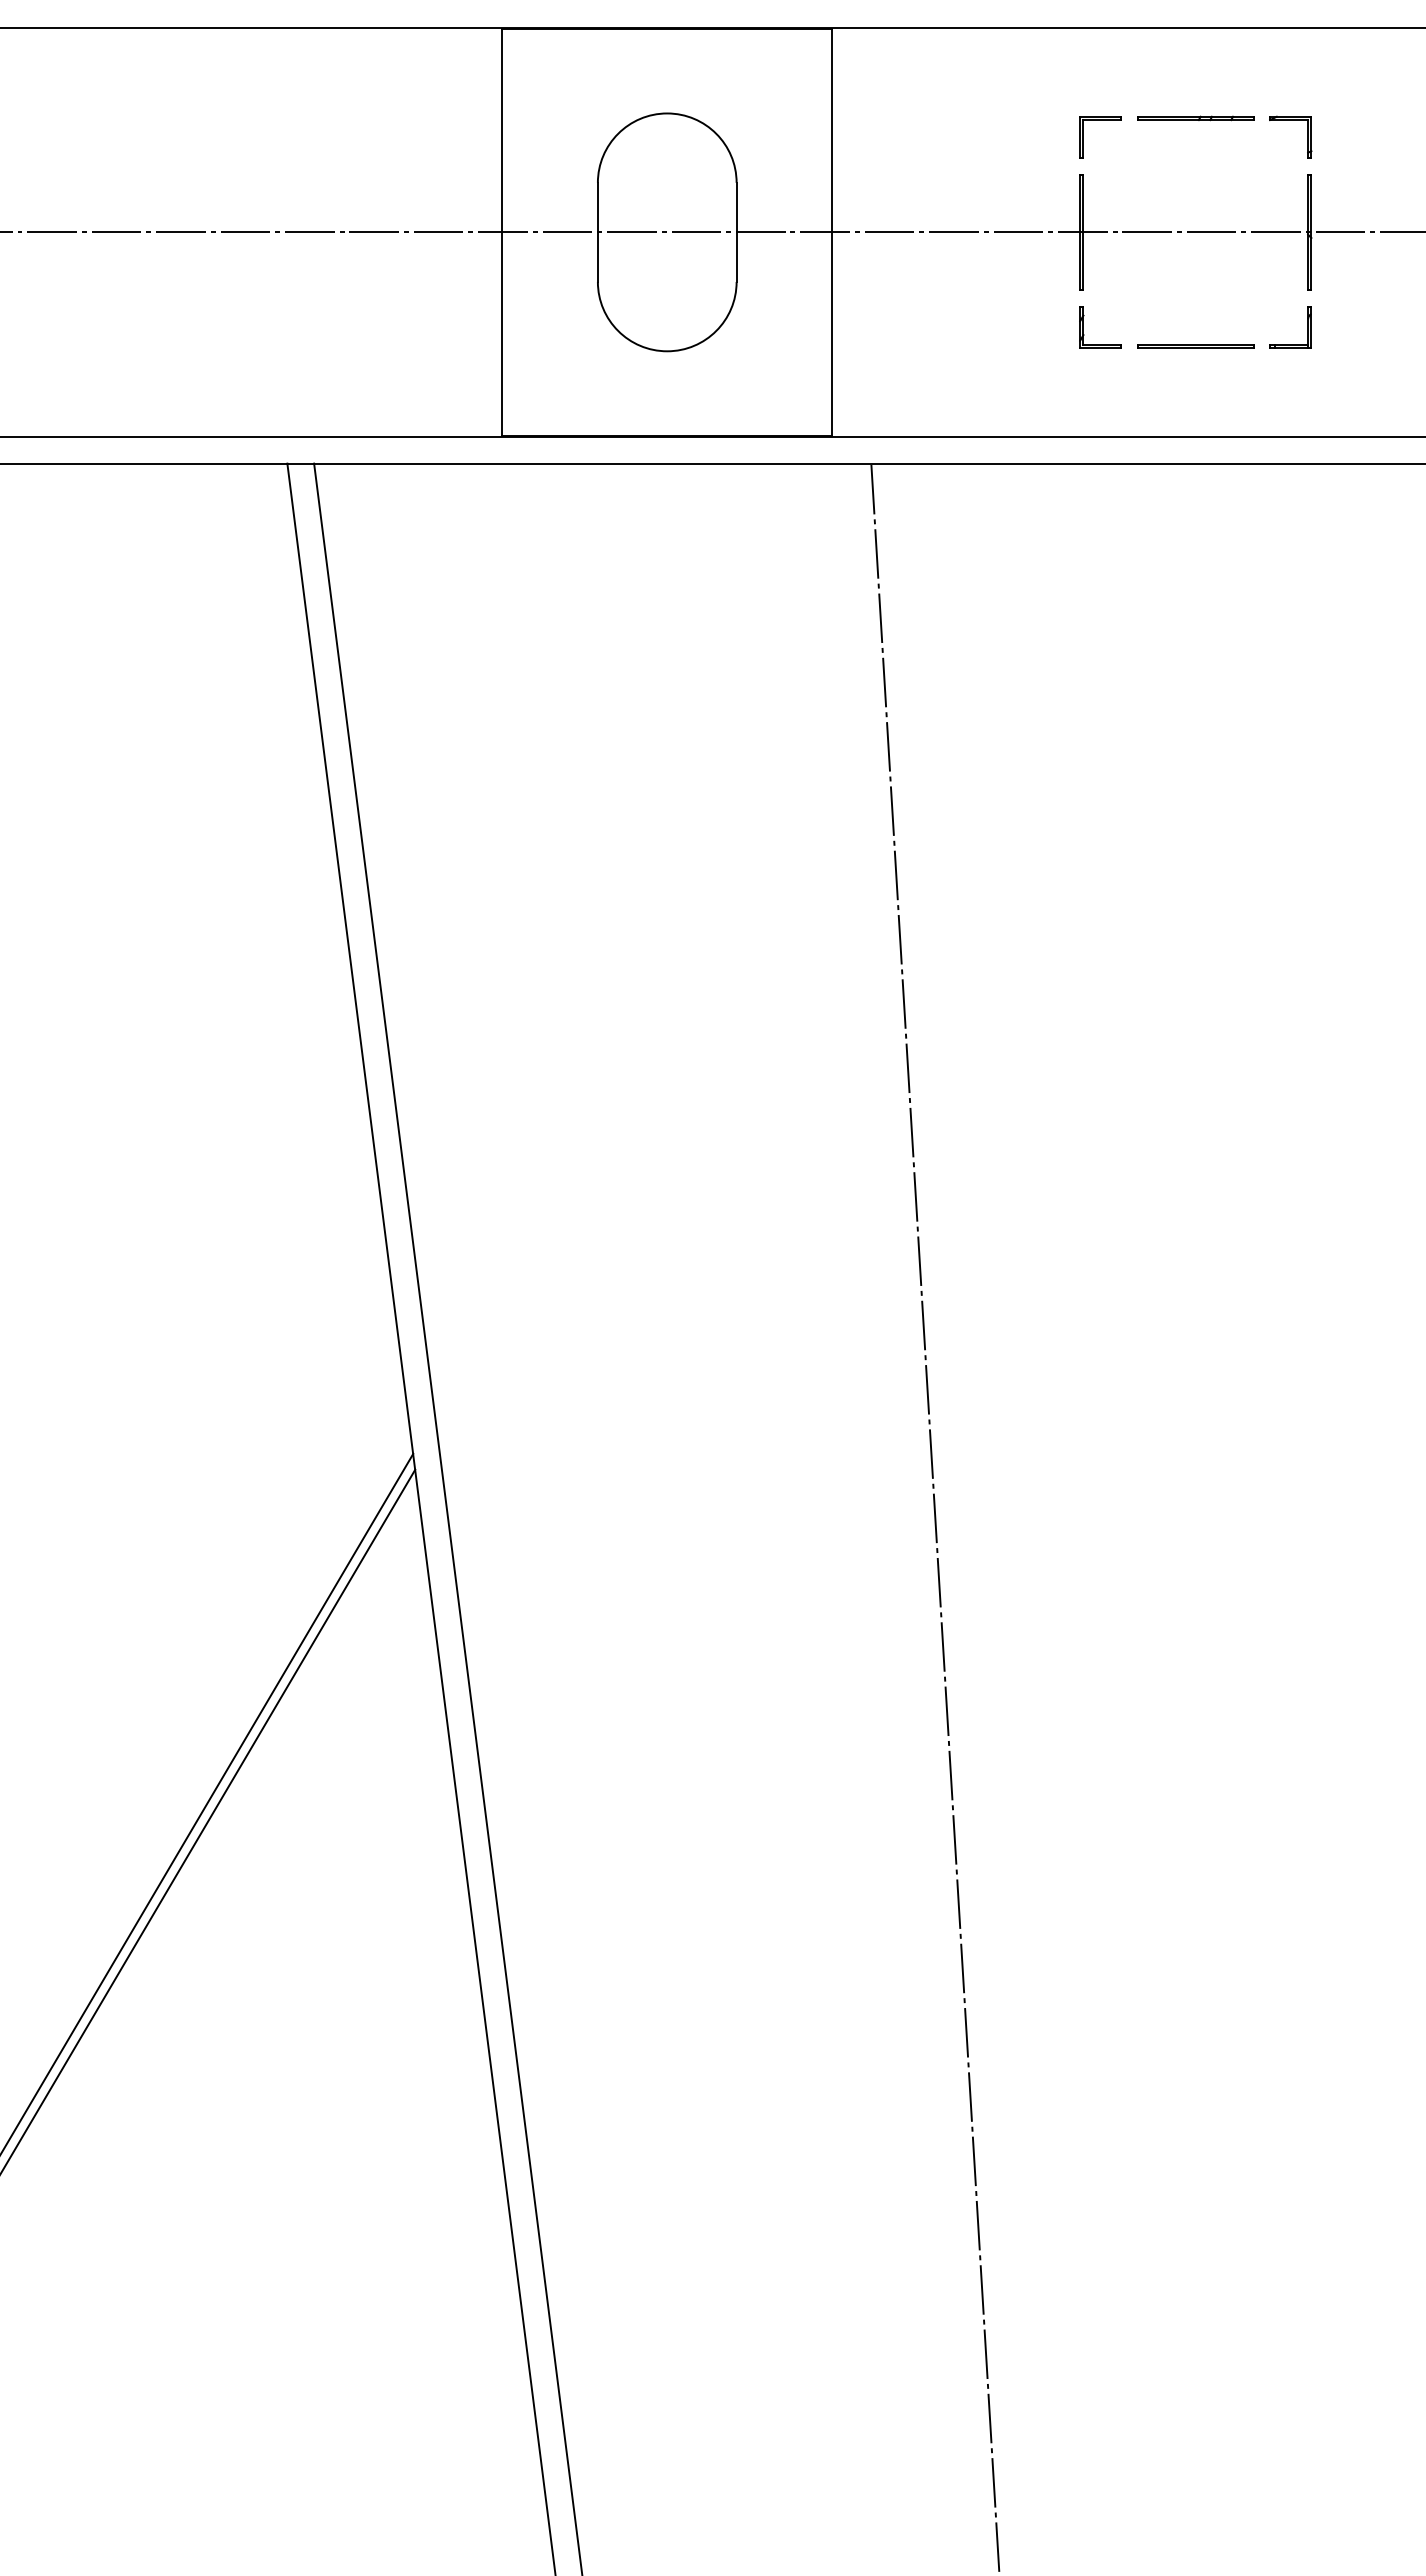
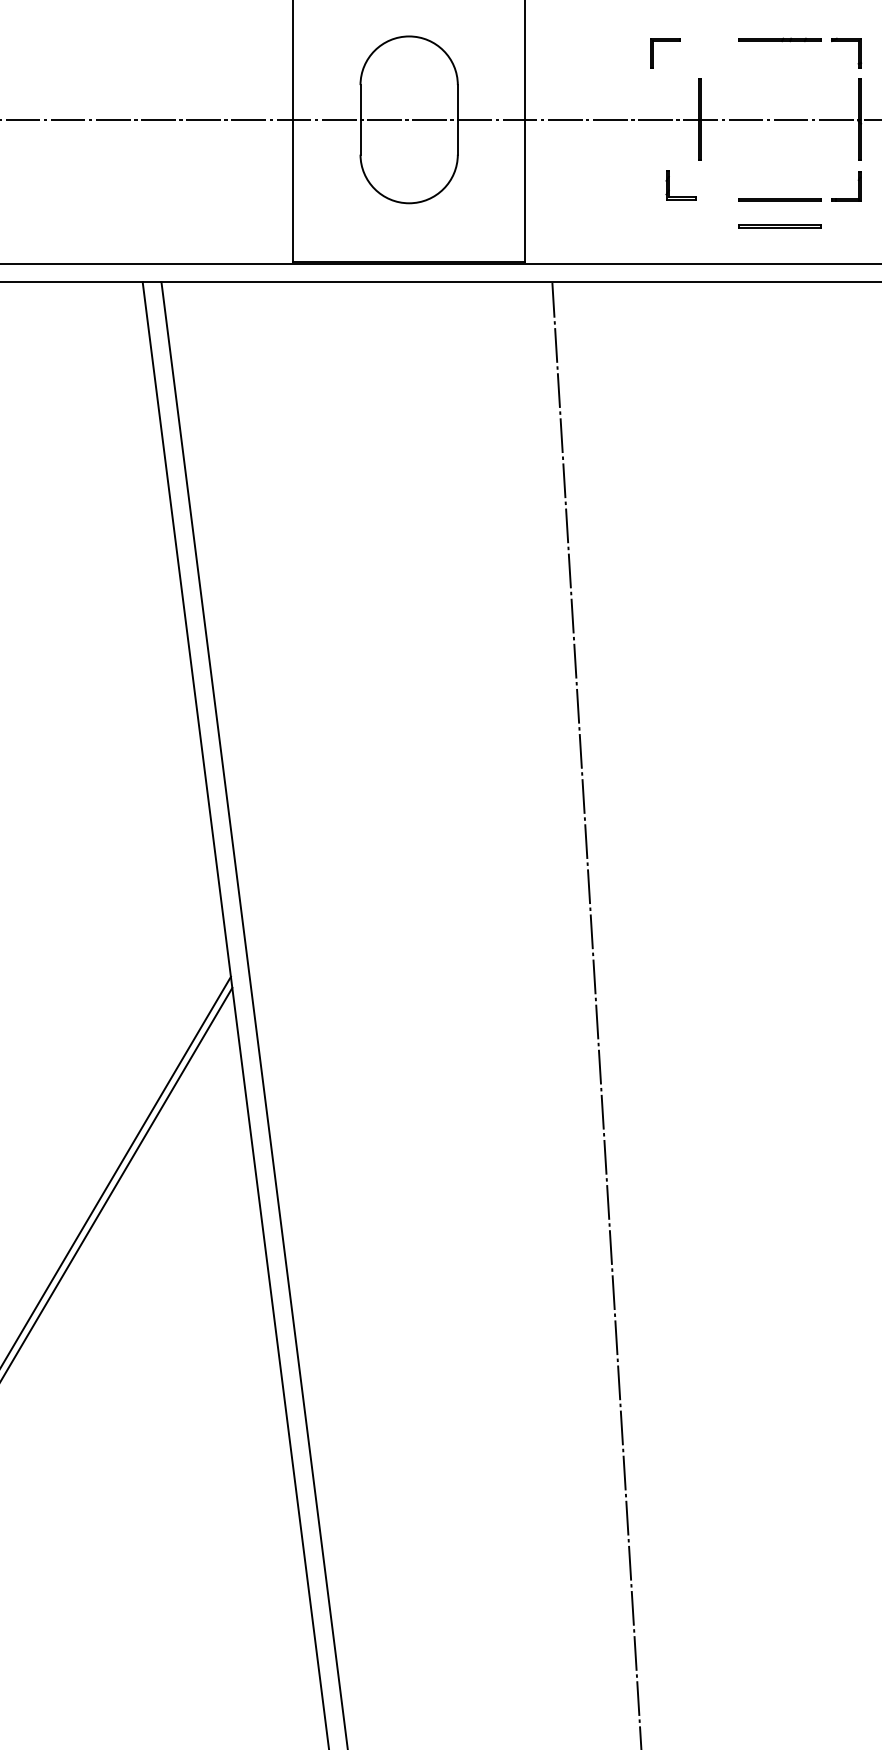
part: (1100, 120) -> (665, 41), moved
part: (1083, 327) -> (668, 185), moved
line: (1195, 383) -> (779, 225), added

